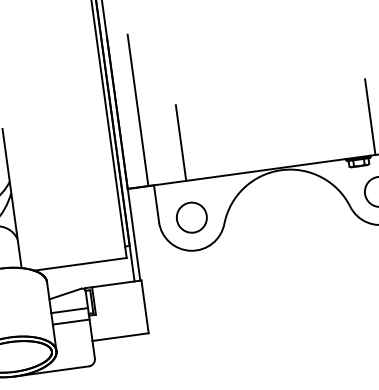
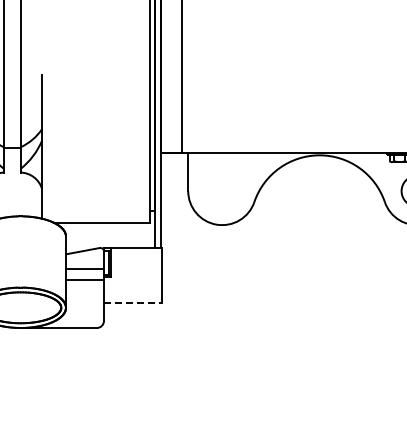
line: (180, 142) -> (221, 113), removed
circle: (191, 217) -> (221, 190), removed
line: (120, 336) -> (133, 302), solid -> dashed

